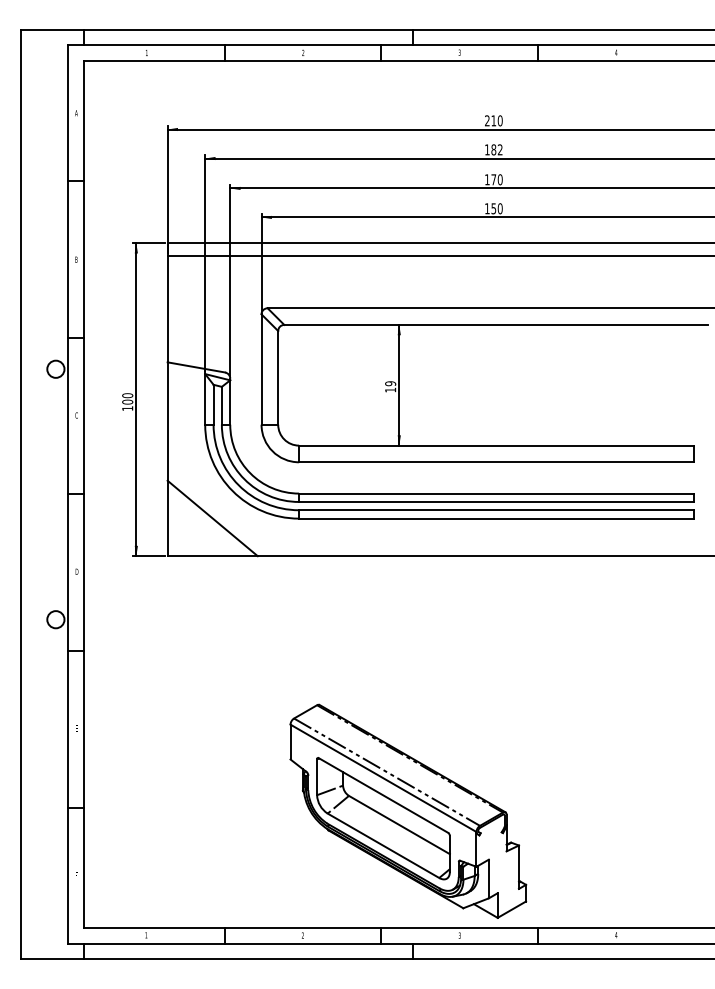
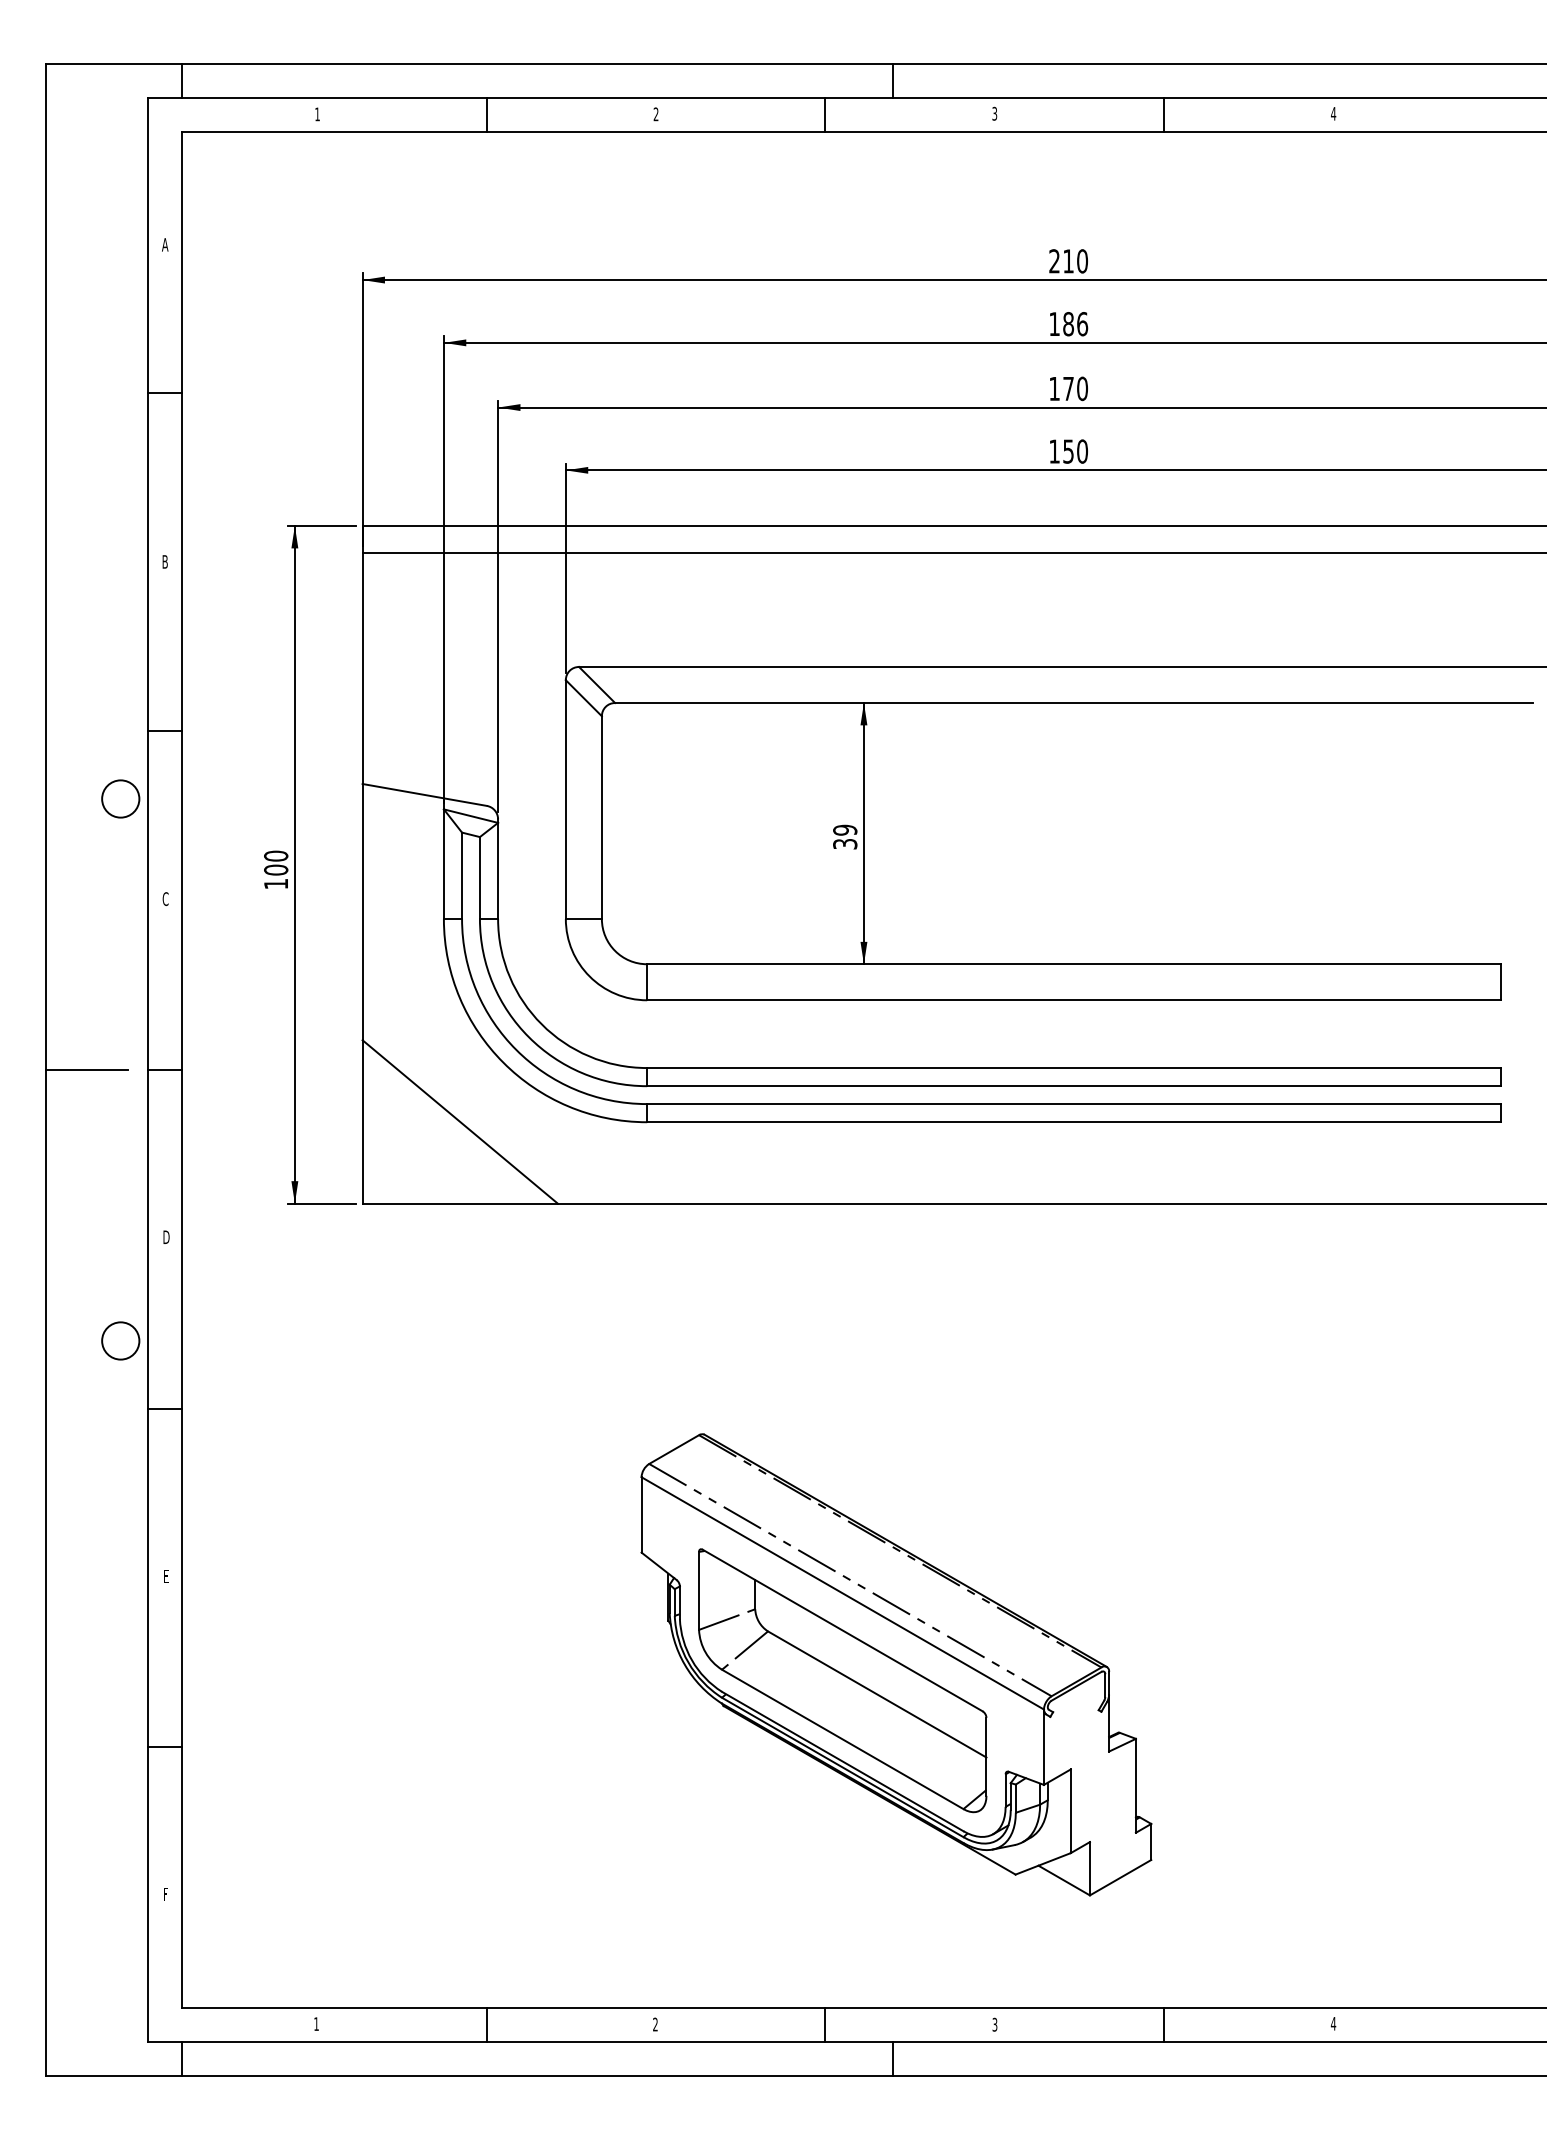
text: (499, 149) -> (1080, 323), 182 -> 186
text: (390, 389) -> (844, 842), 19 -> 39
line: (40, 494) -> (87, 1070), added
part: (408, 810) -> (896, 1663), moved

